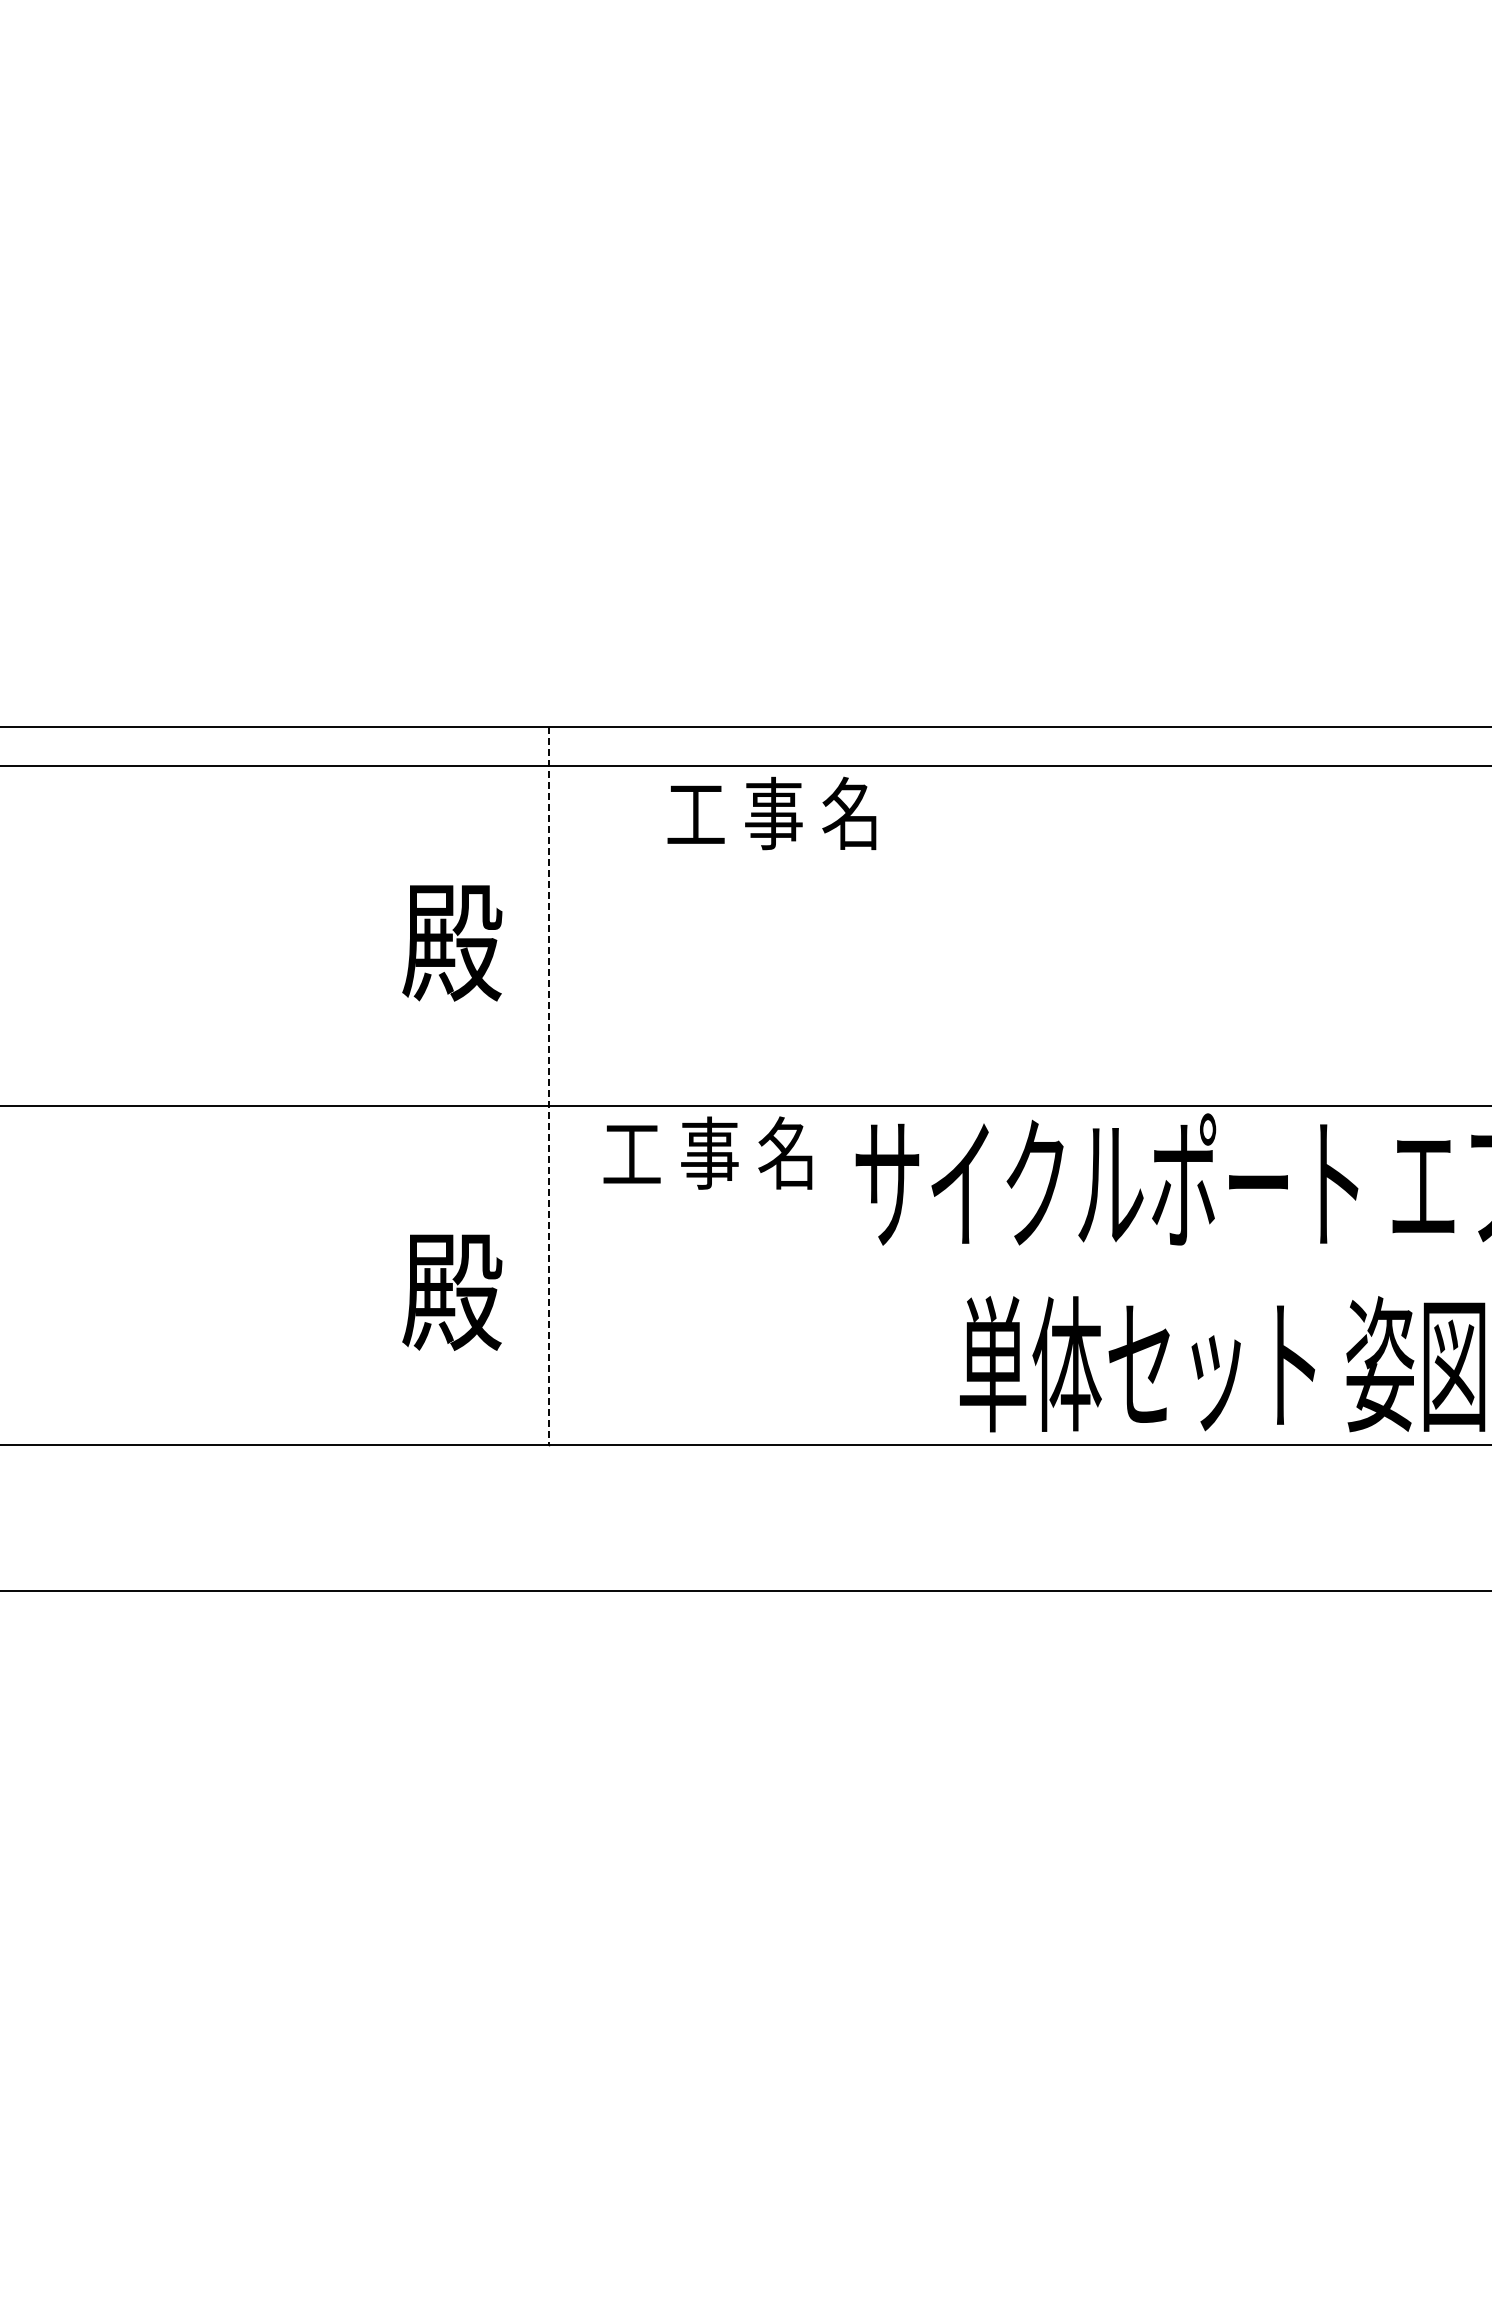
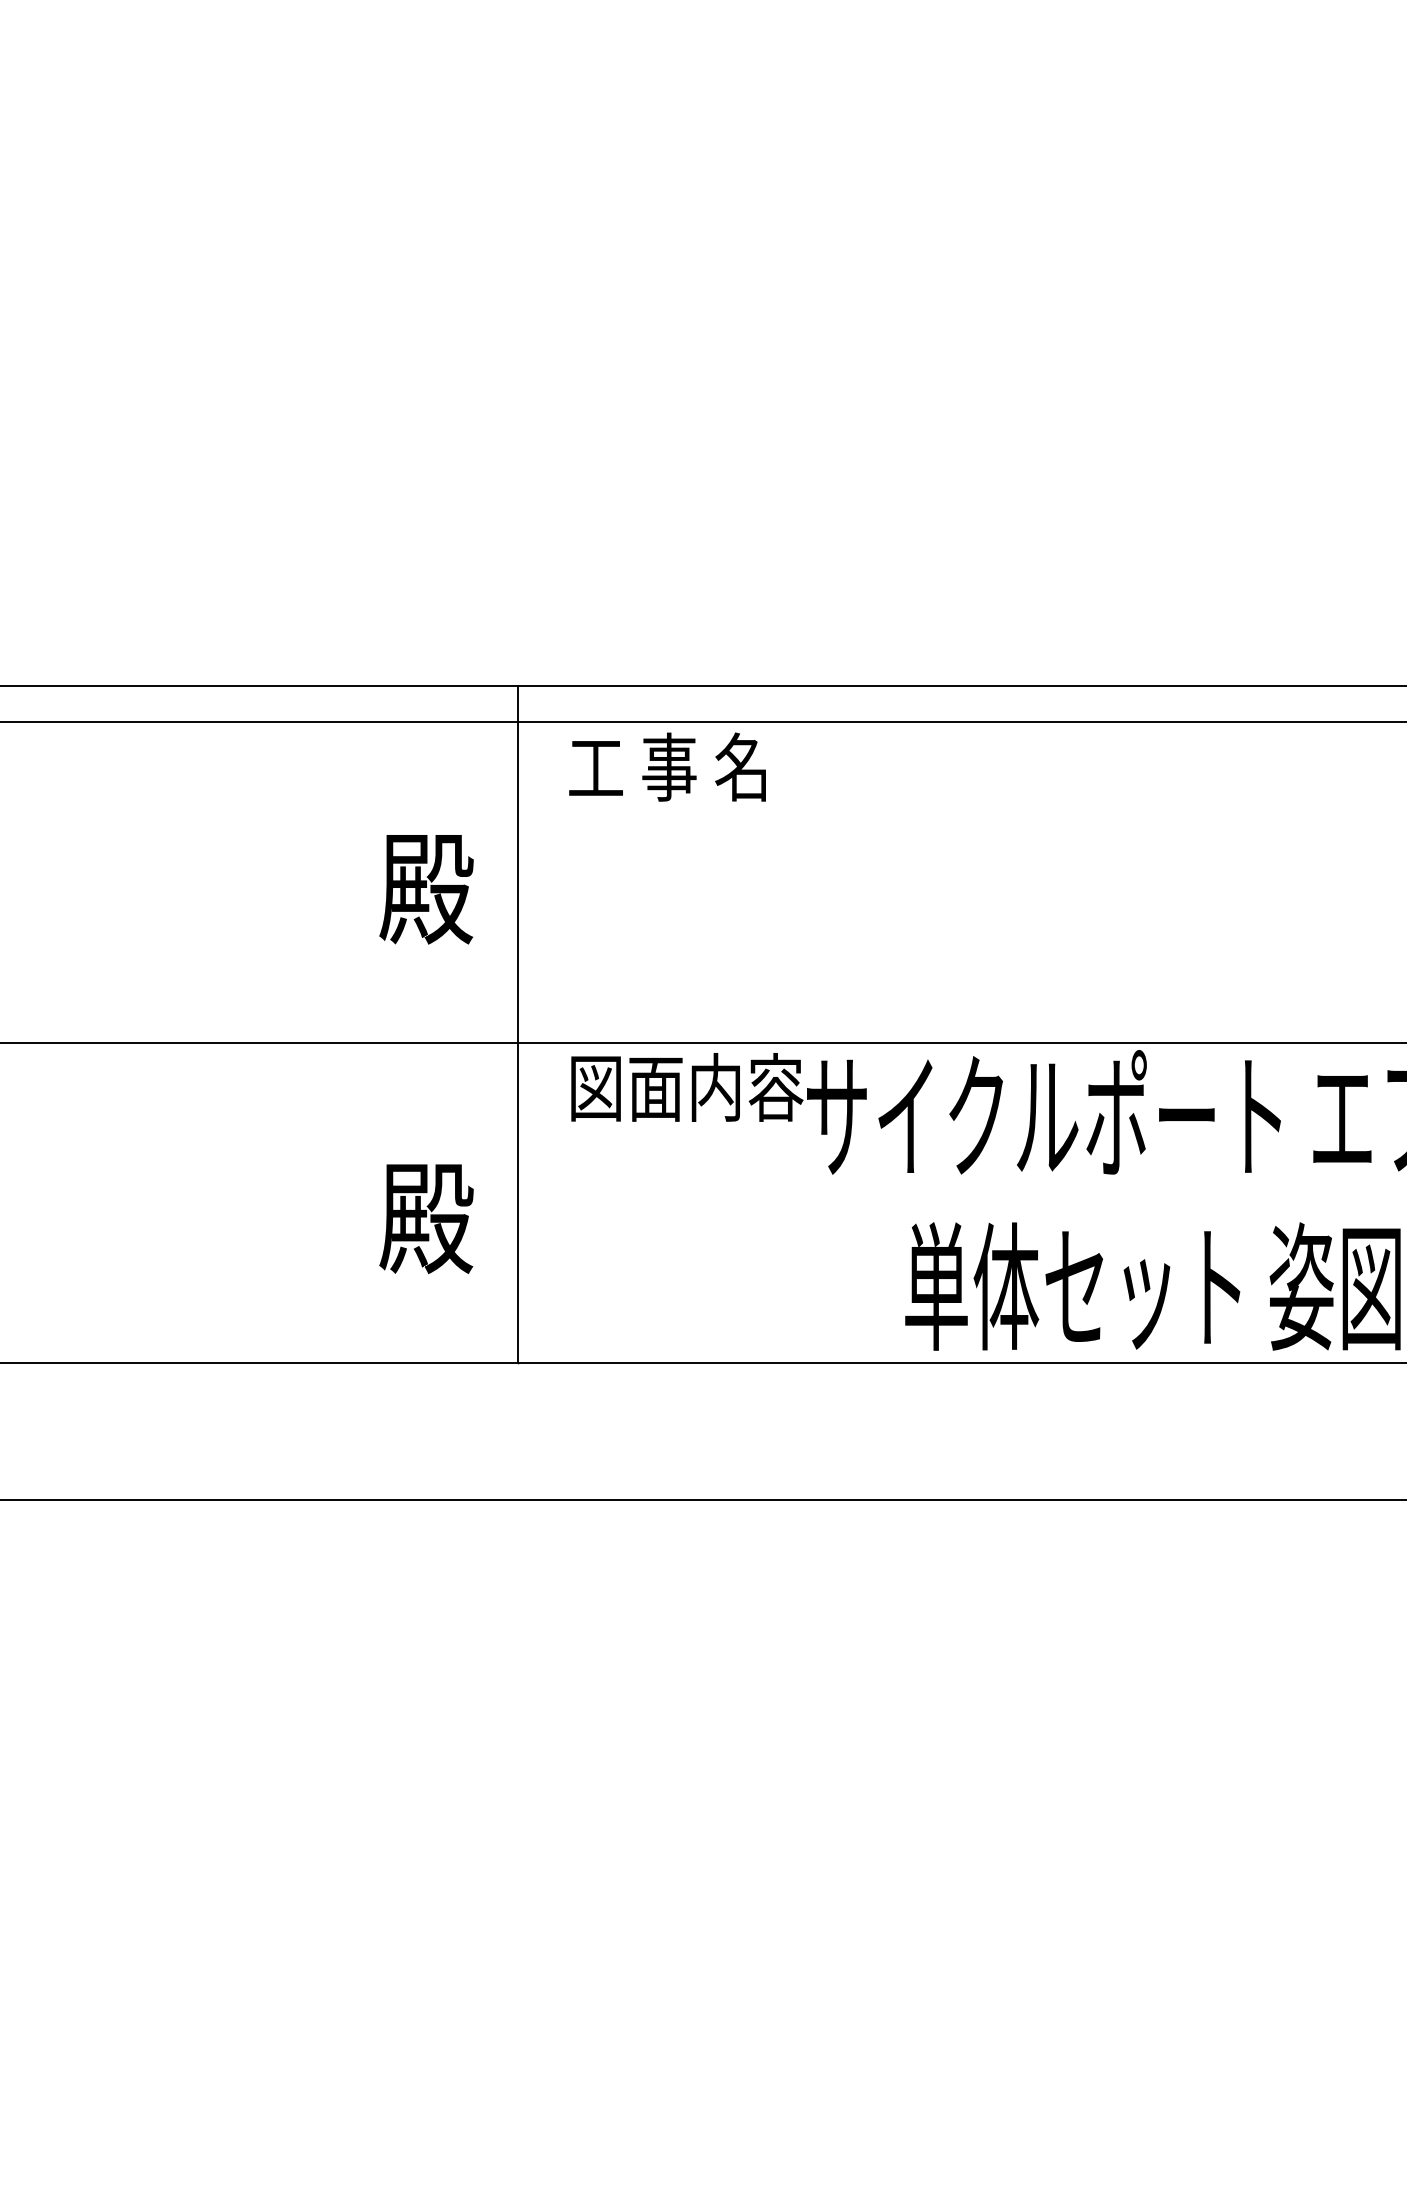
text: (771, 813) -> (667, 767), moved
line: (549, 1086) -> (518, 1024), dashed -> solid
text: (727, 1152) -> (686, 1086), 工 事 名 -> 図面内容

